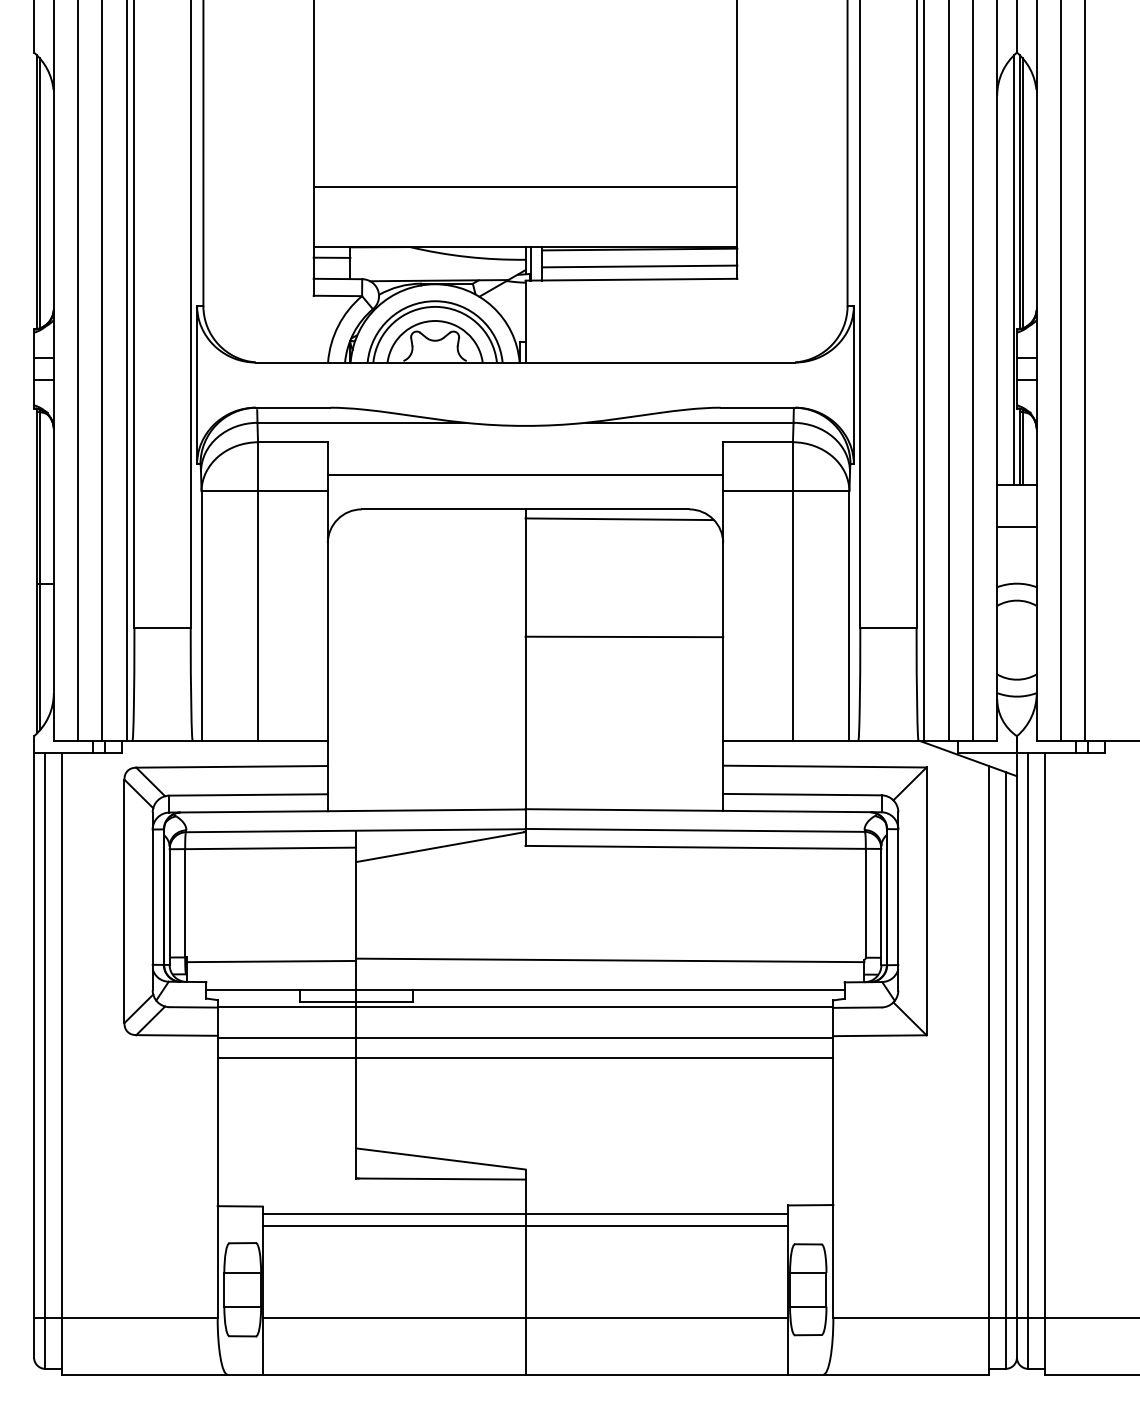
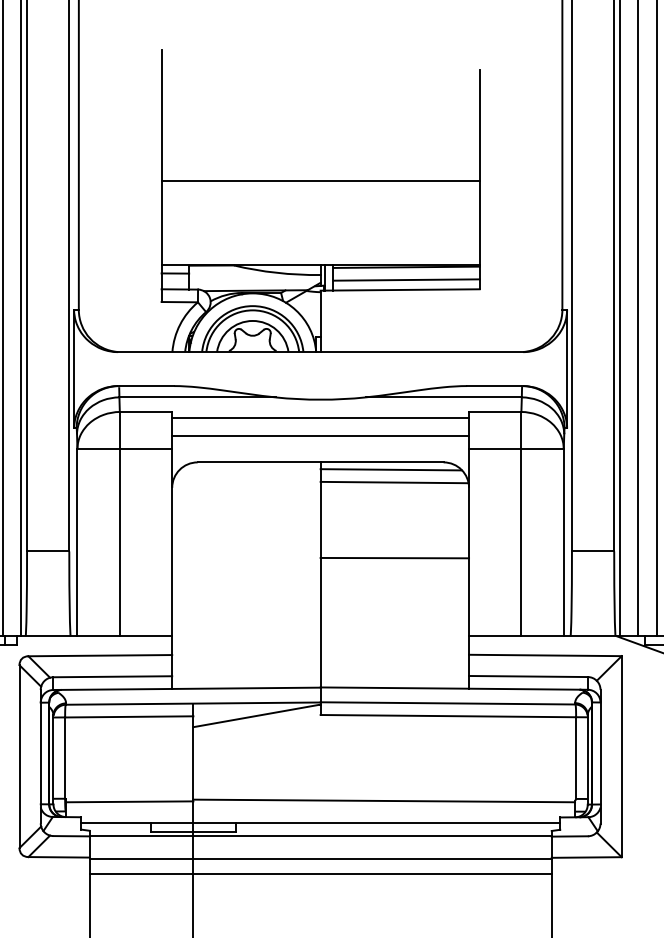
line: (525, 187) -> (320, 180), moved
line: (525, 449) -> (320, 417), added
line: (623, 536) -> (394, 482), added

